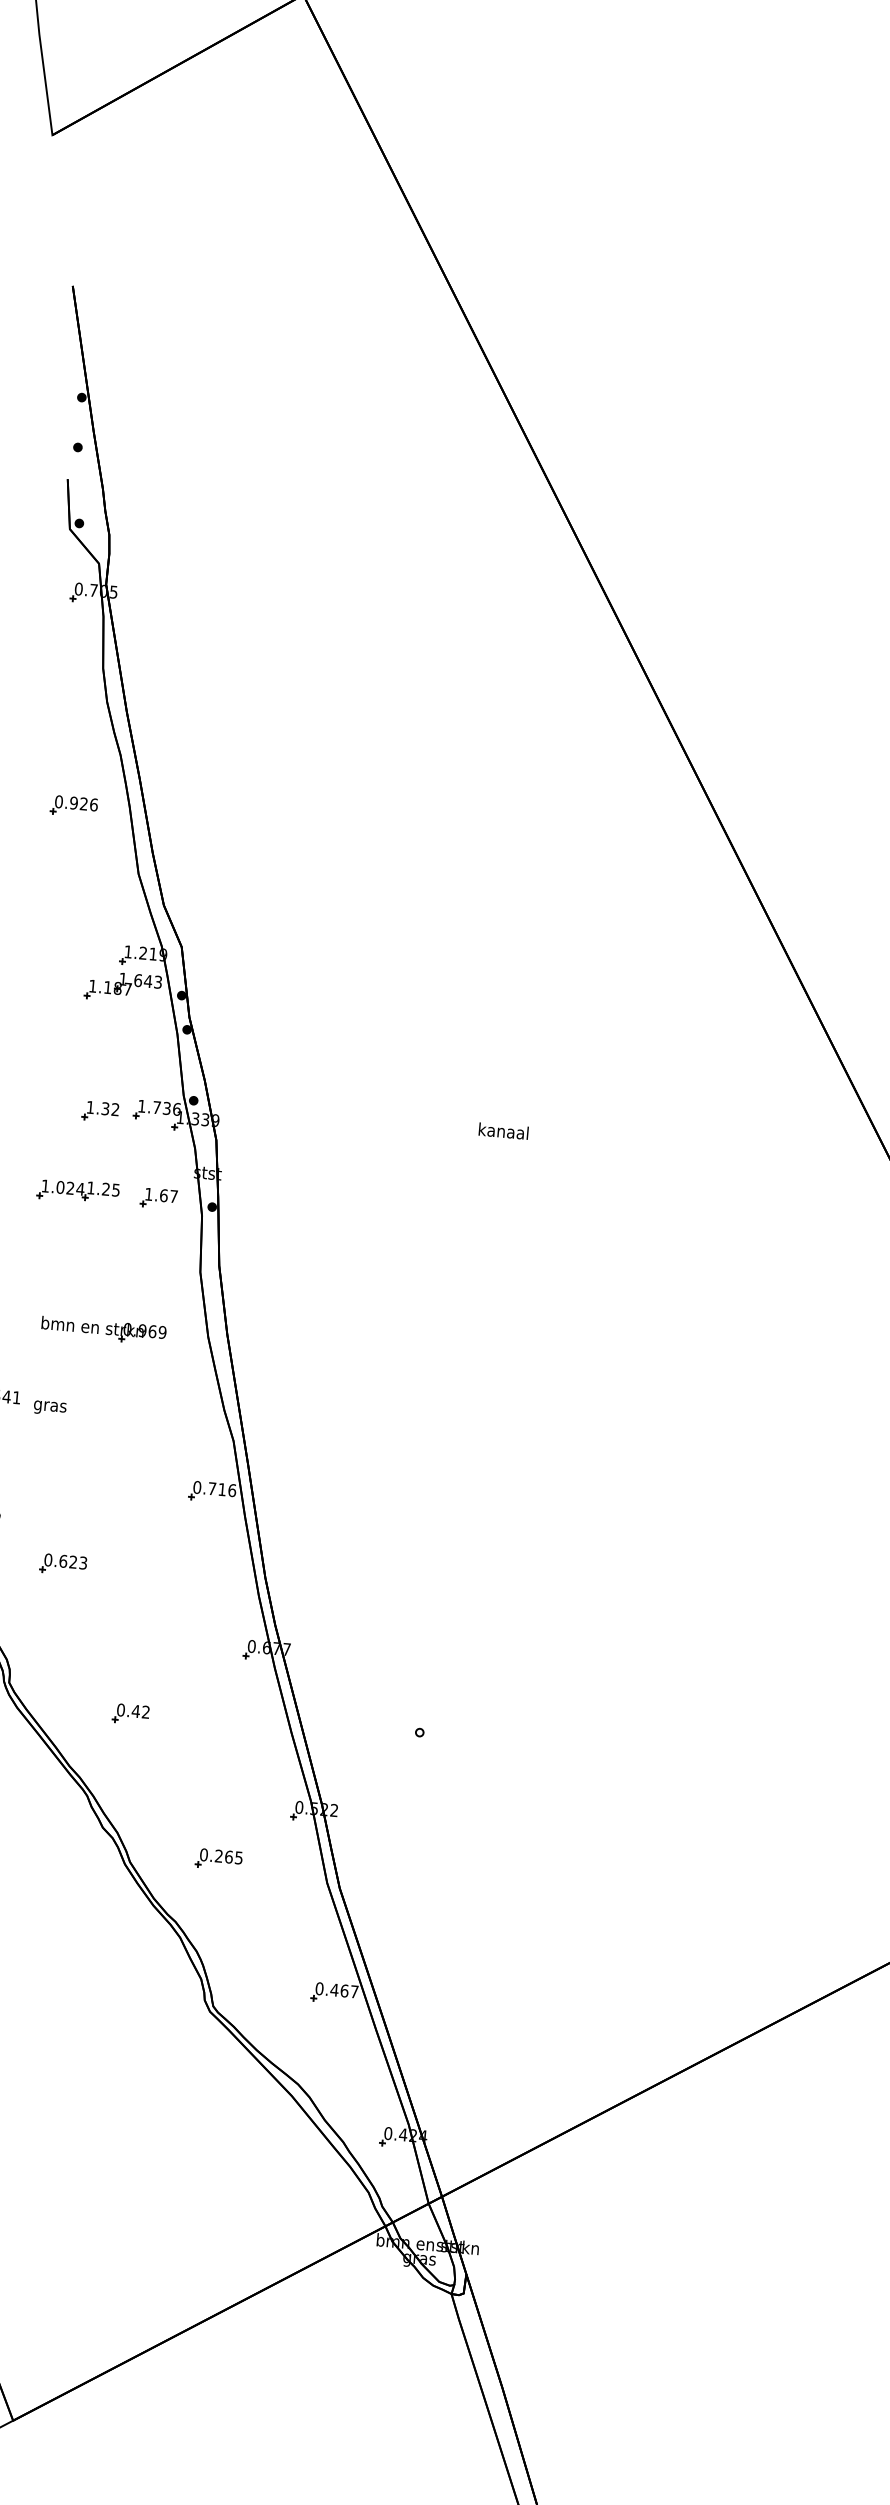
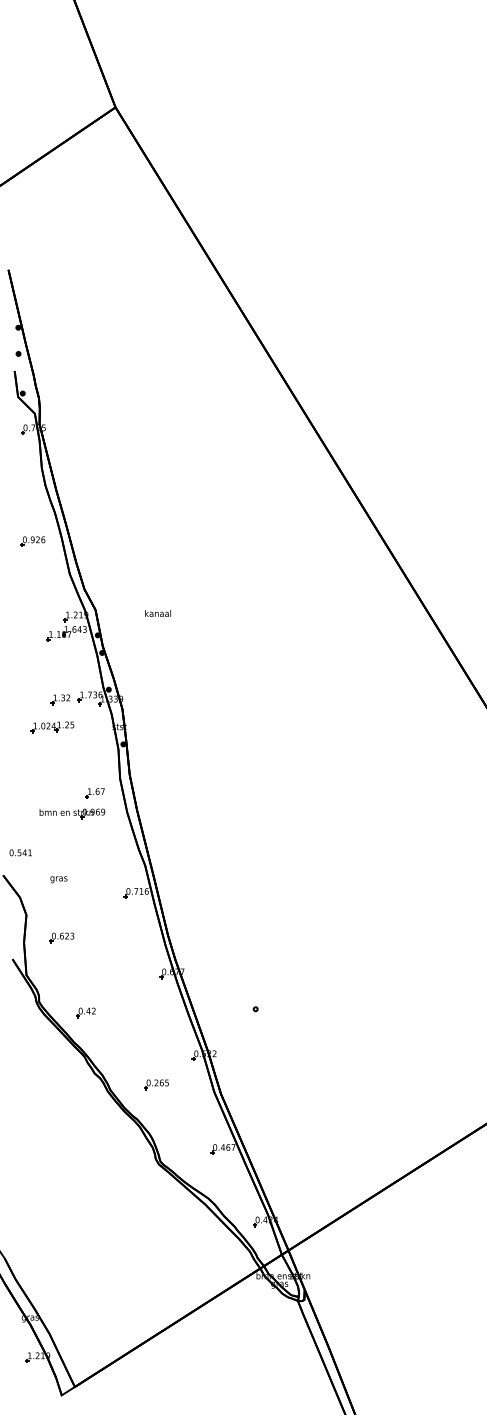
text: (502, 1131) -> (157, 613), moved
part: (77, 1191) -> (52, 727), moved
part: (157, 1198) -> (94, 793), moved
text: (49, 1407) -> (58, 879), moved
part: (129, 1713) -> (85, 1012), moved

